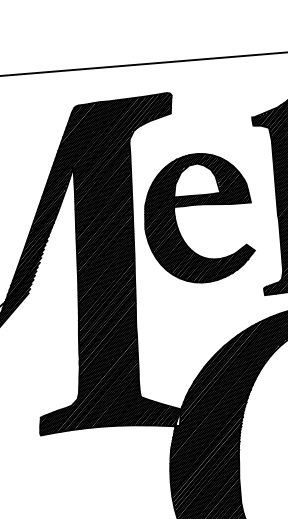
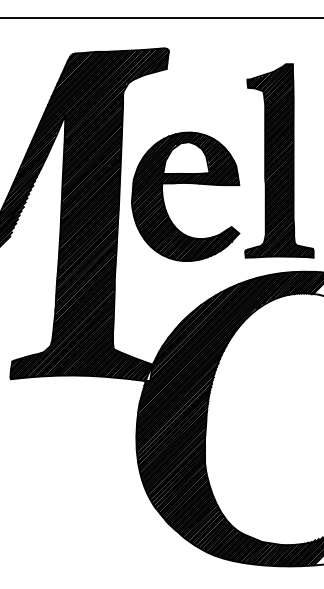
part: (197, 205) -> (185, 183), moved

